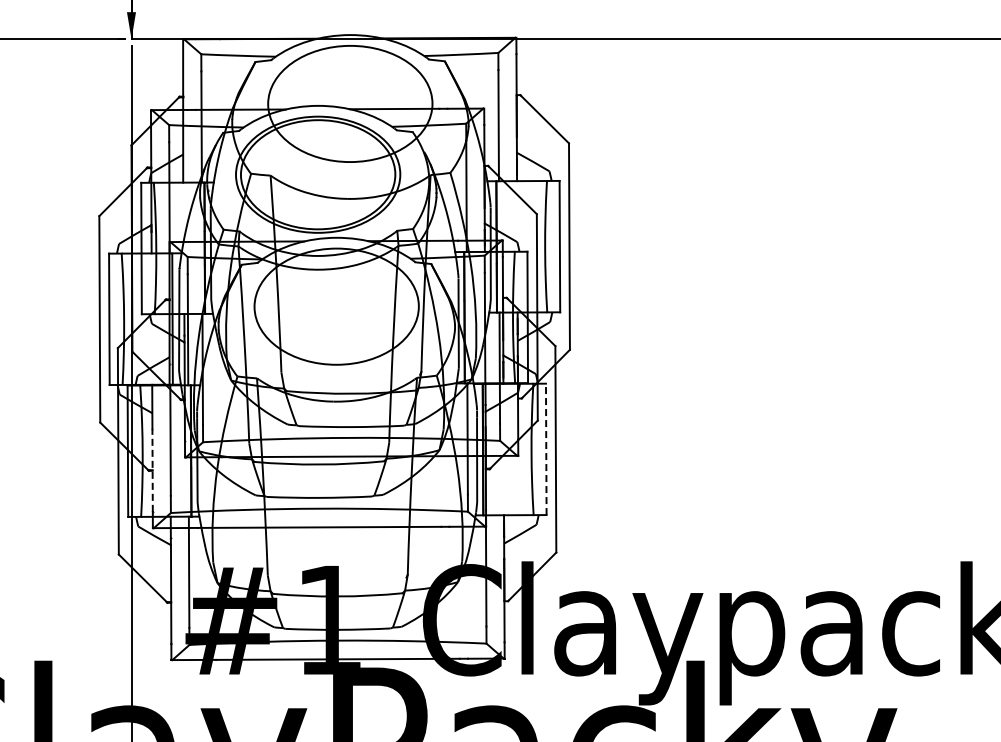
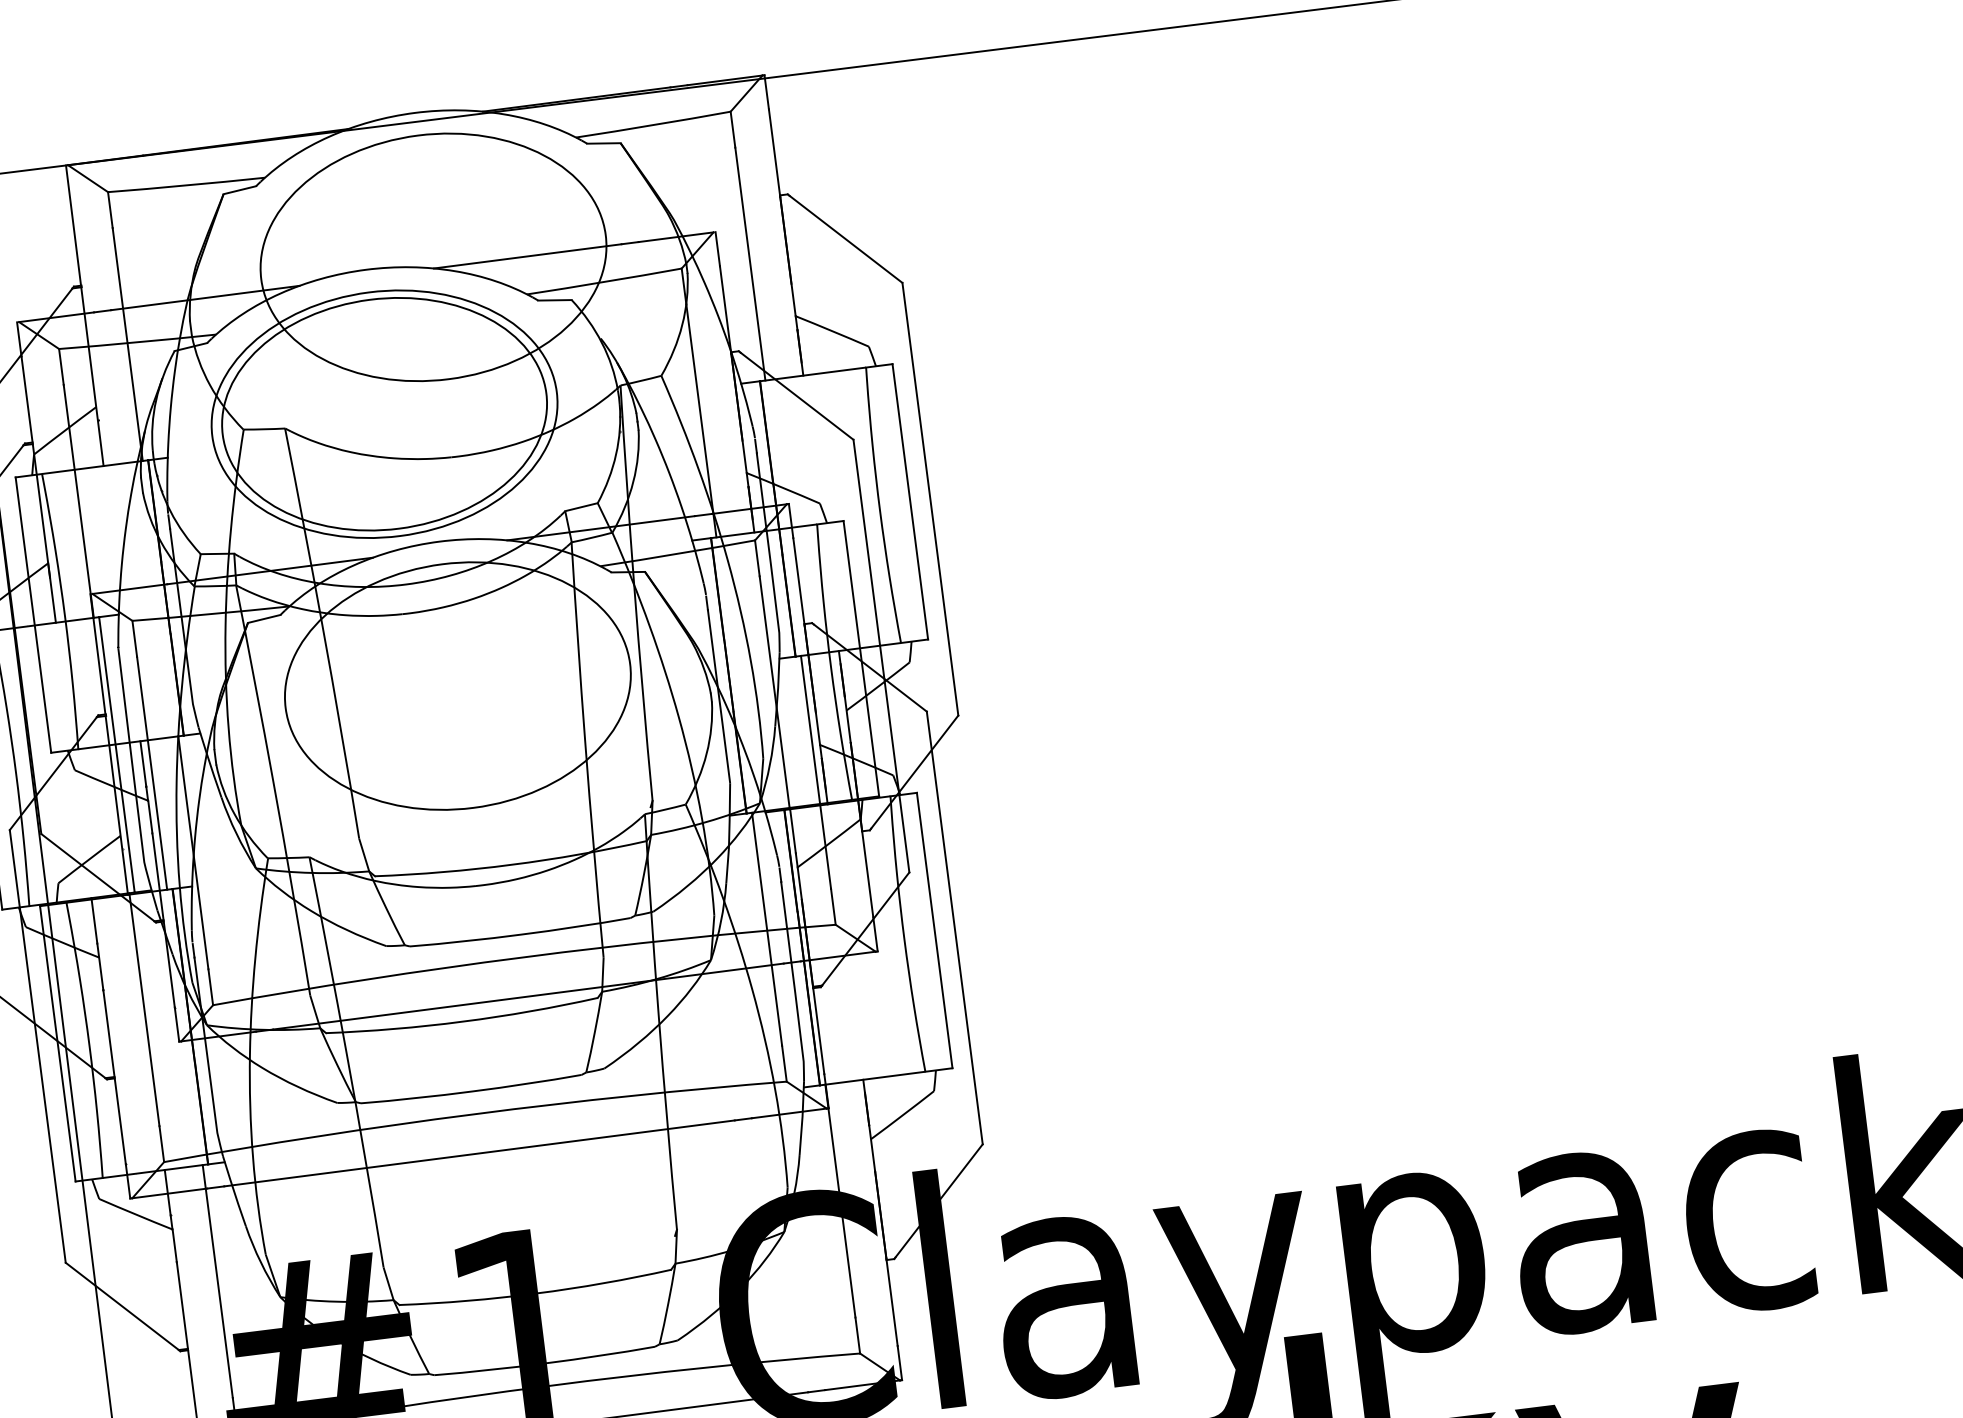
line: (546, 449) -> (935, 930), dashed -> solid
line: (152, 470) -> (114, 1077), dashed -> solid

